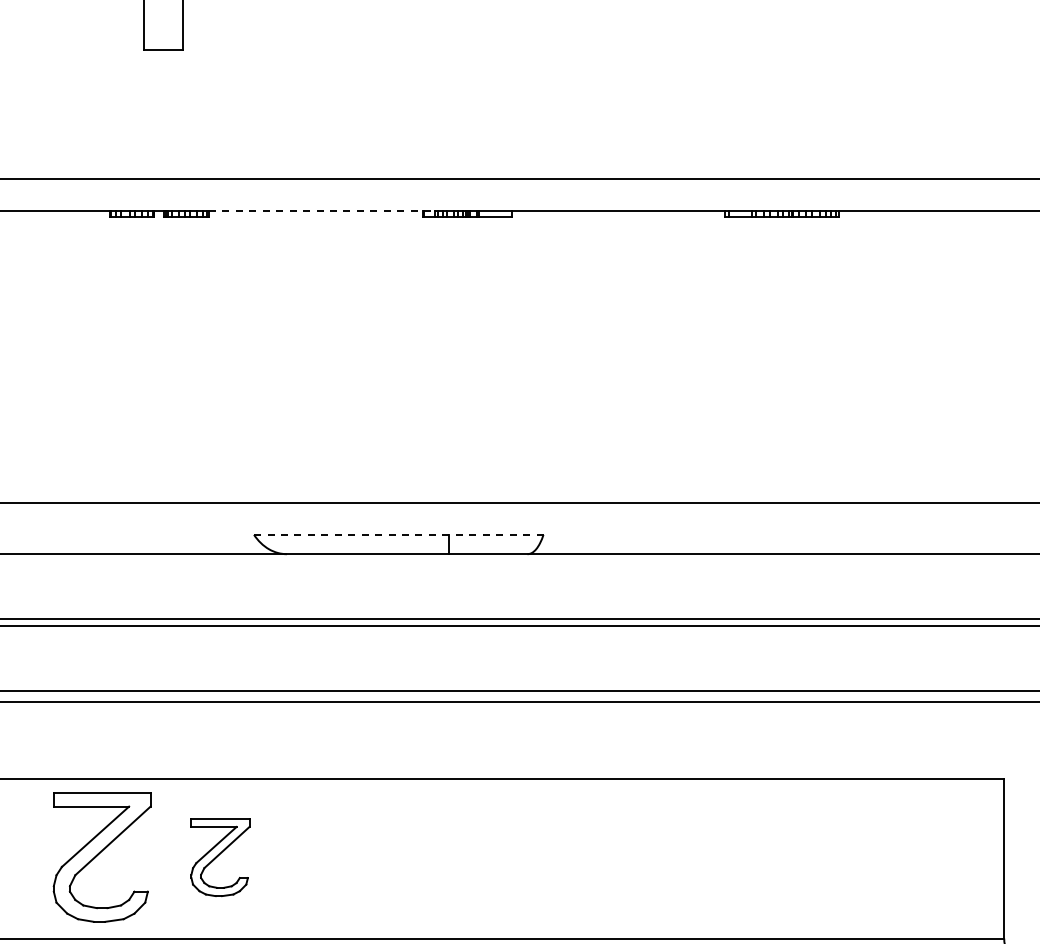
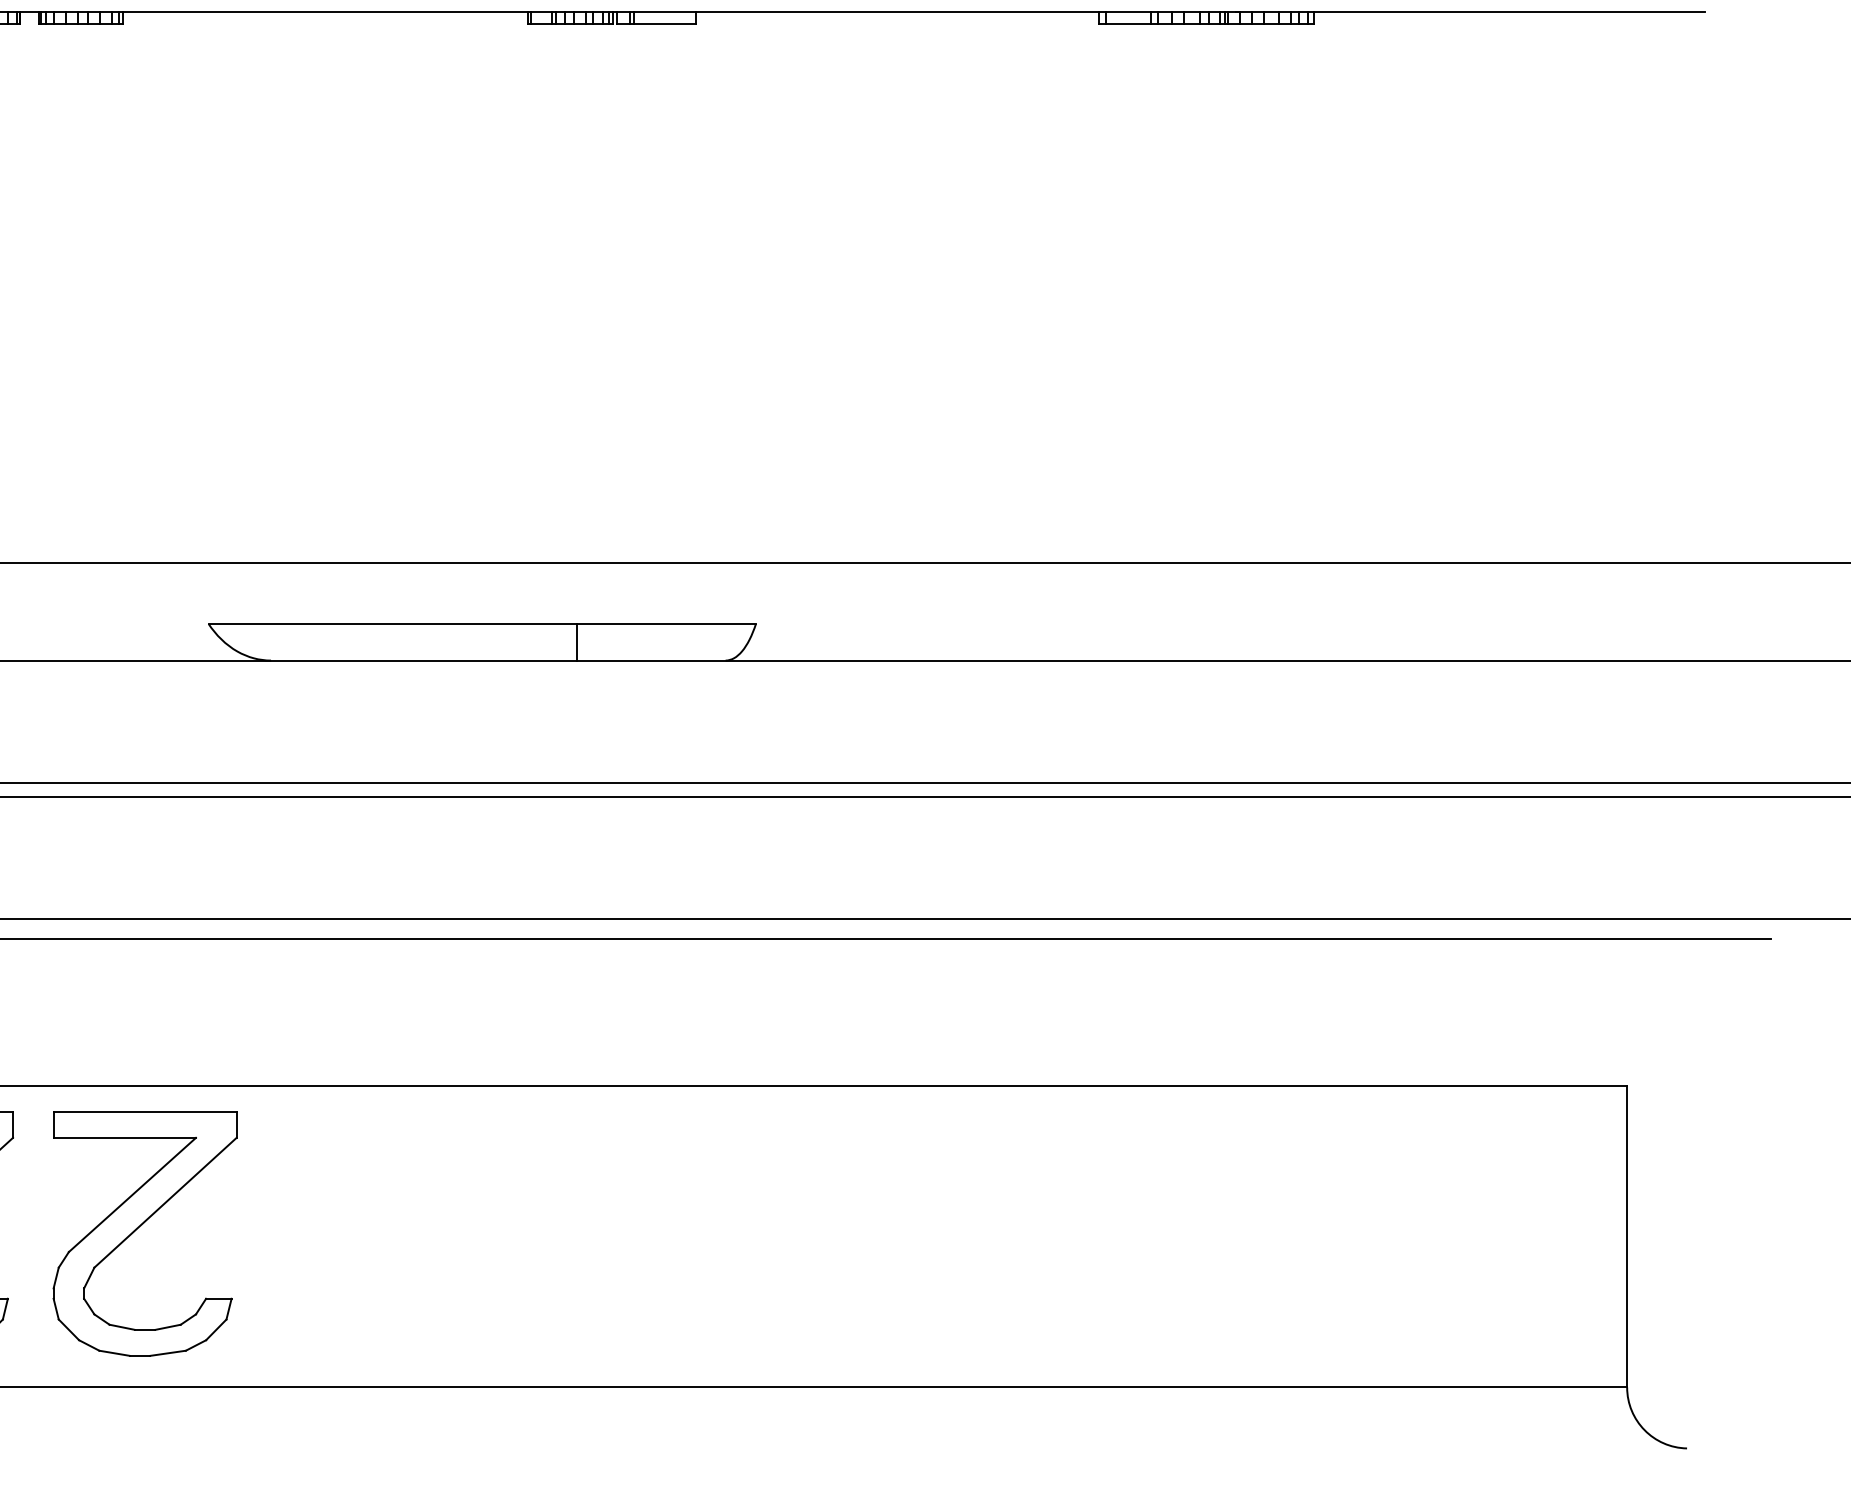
line: (322, 211) -> (338, 12), dashed -> solid
line: (398, 534) -> (481, 623), dashed -> solid
part: (220, 857) -> (145, 1234), size x1.67

